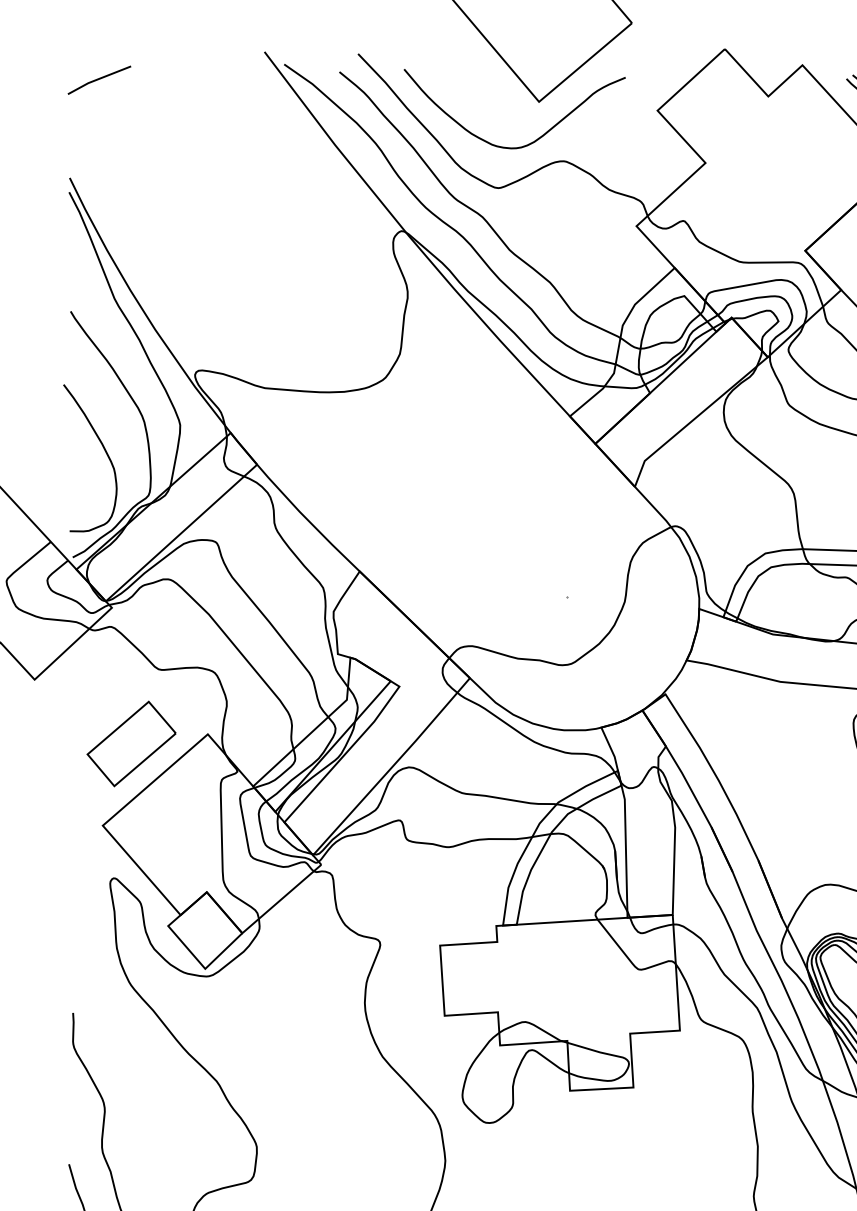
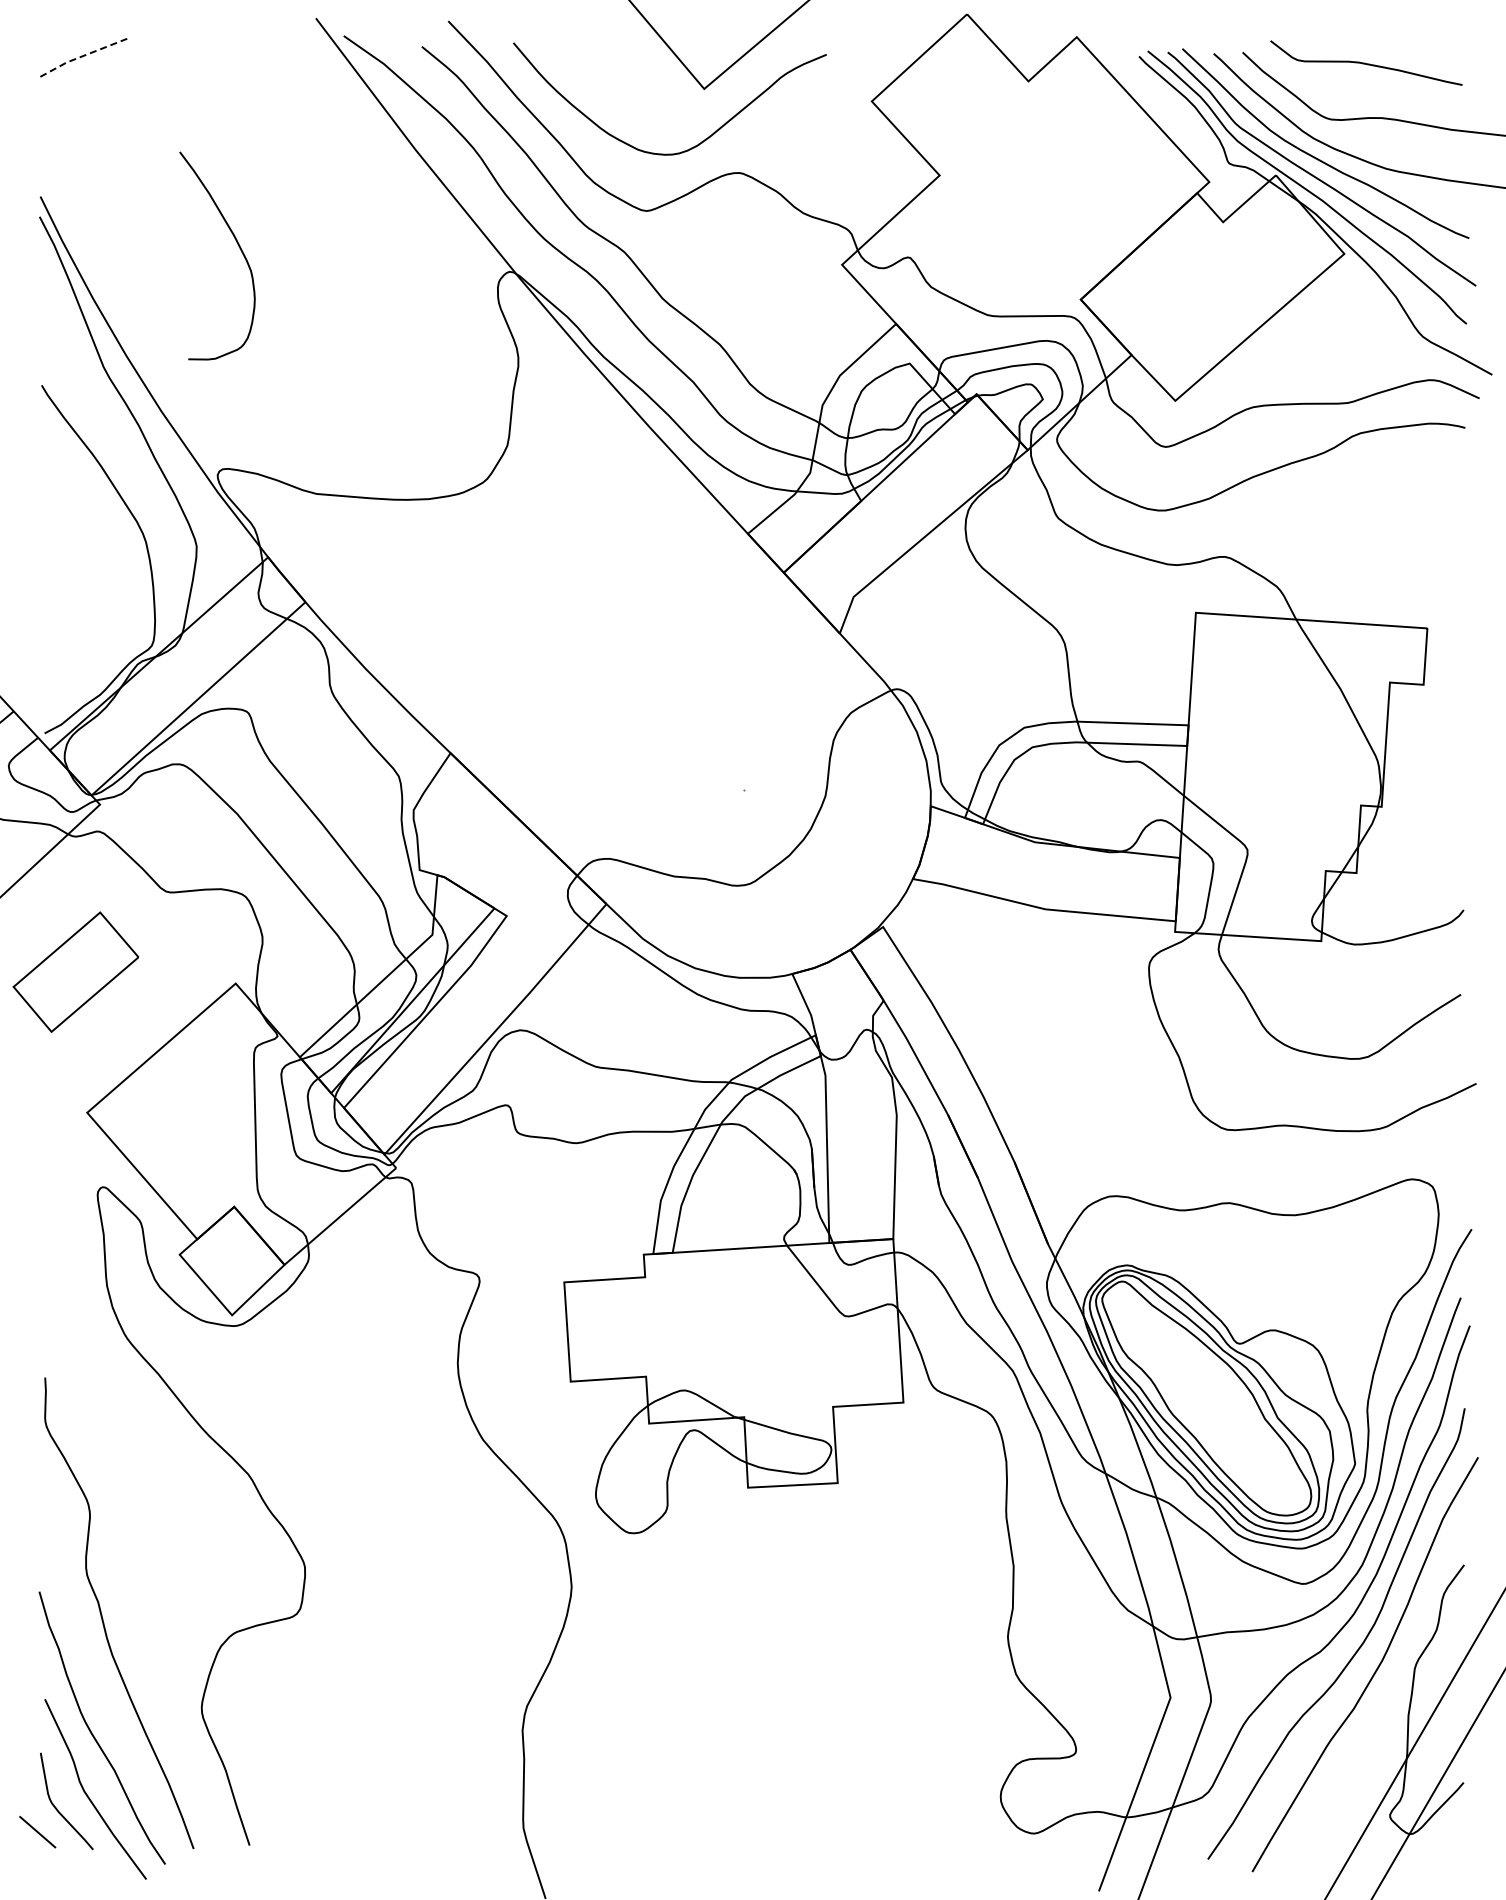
line: (98, 78) -> (81, 56), solid -> dashed
curve: (104, 450) -> (237, 244), moved
part: (131, 743) -> (75, 971), moved

